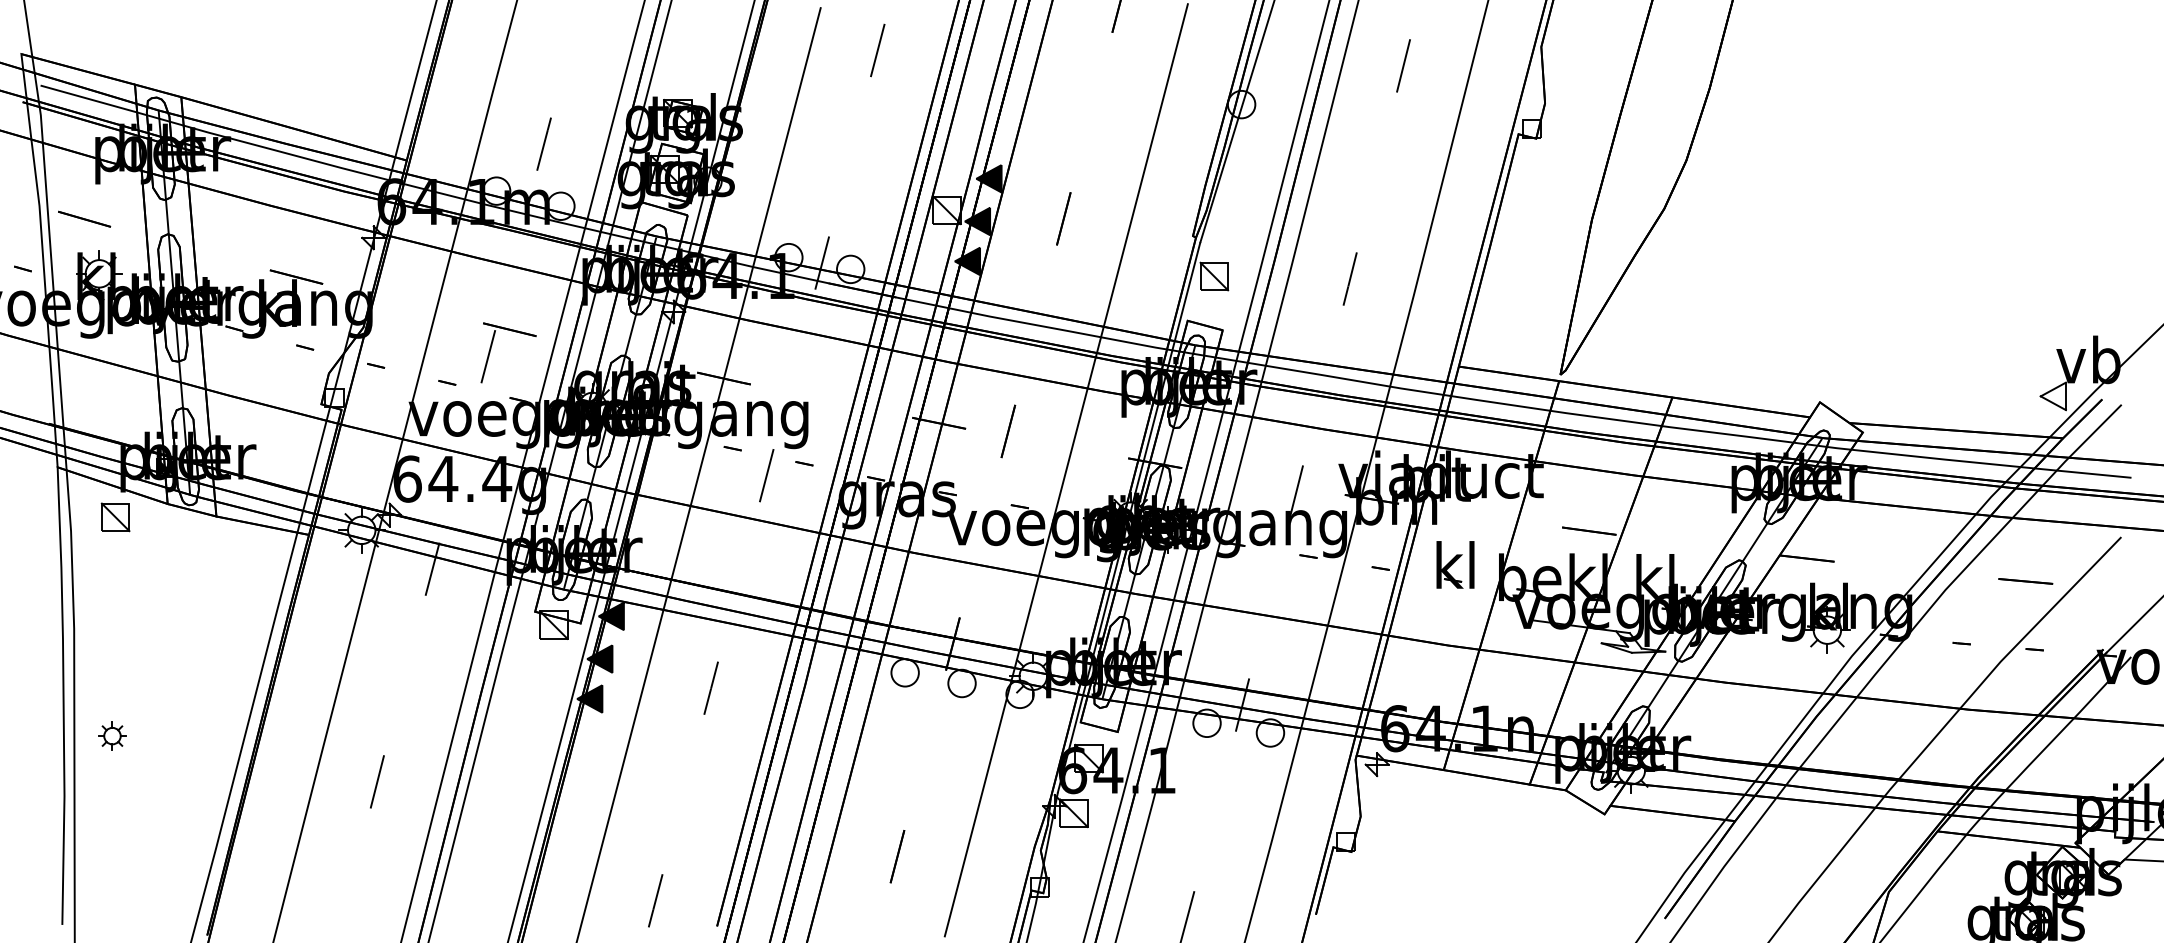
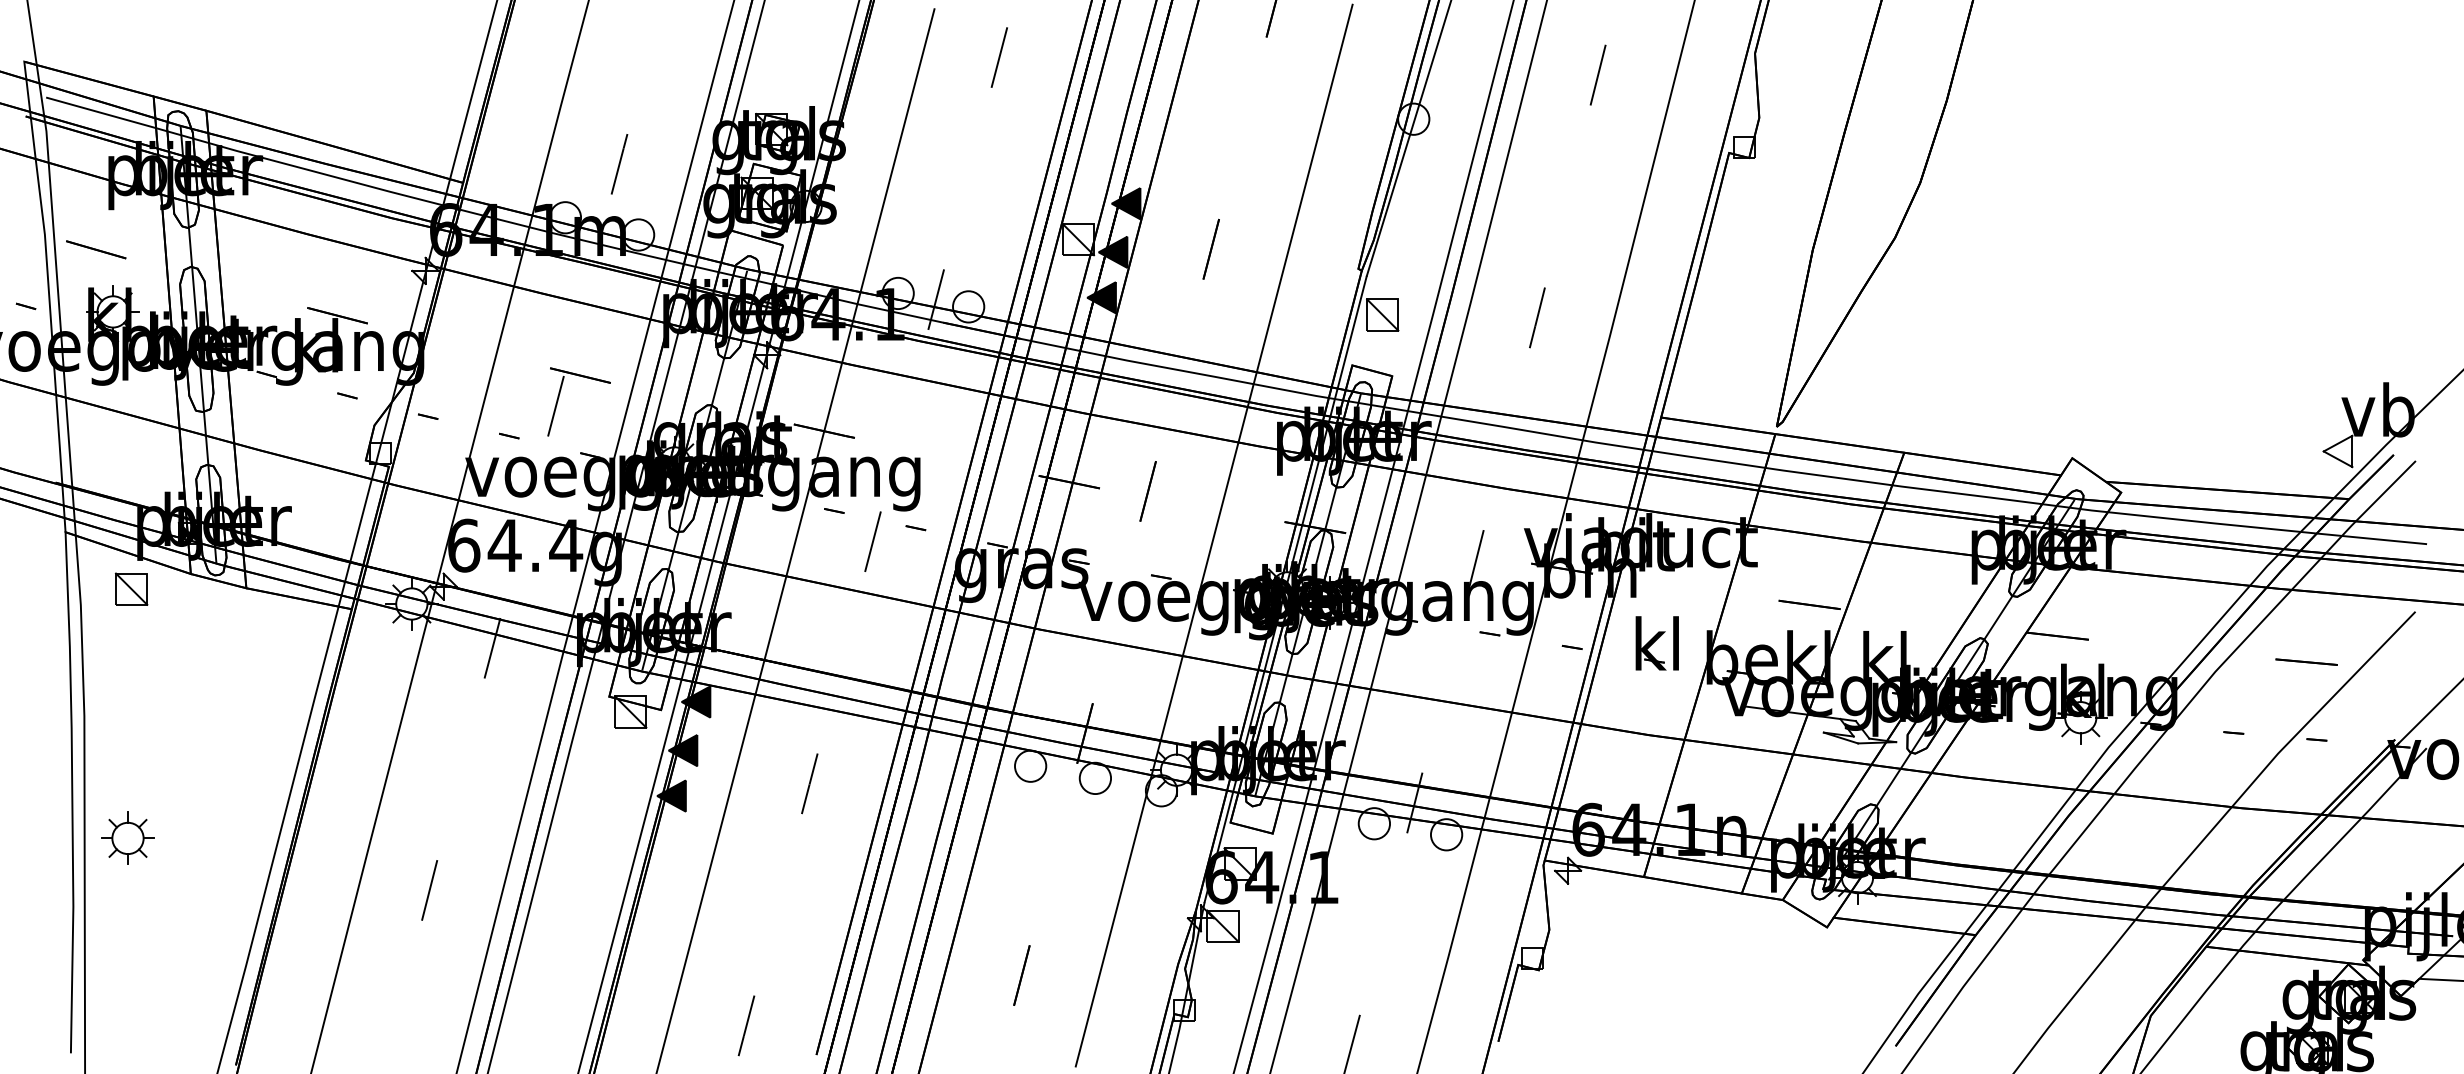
part: (112, 735) -> (128, 837), size x1.67

